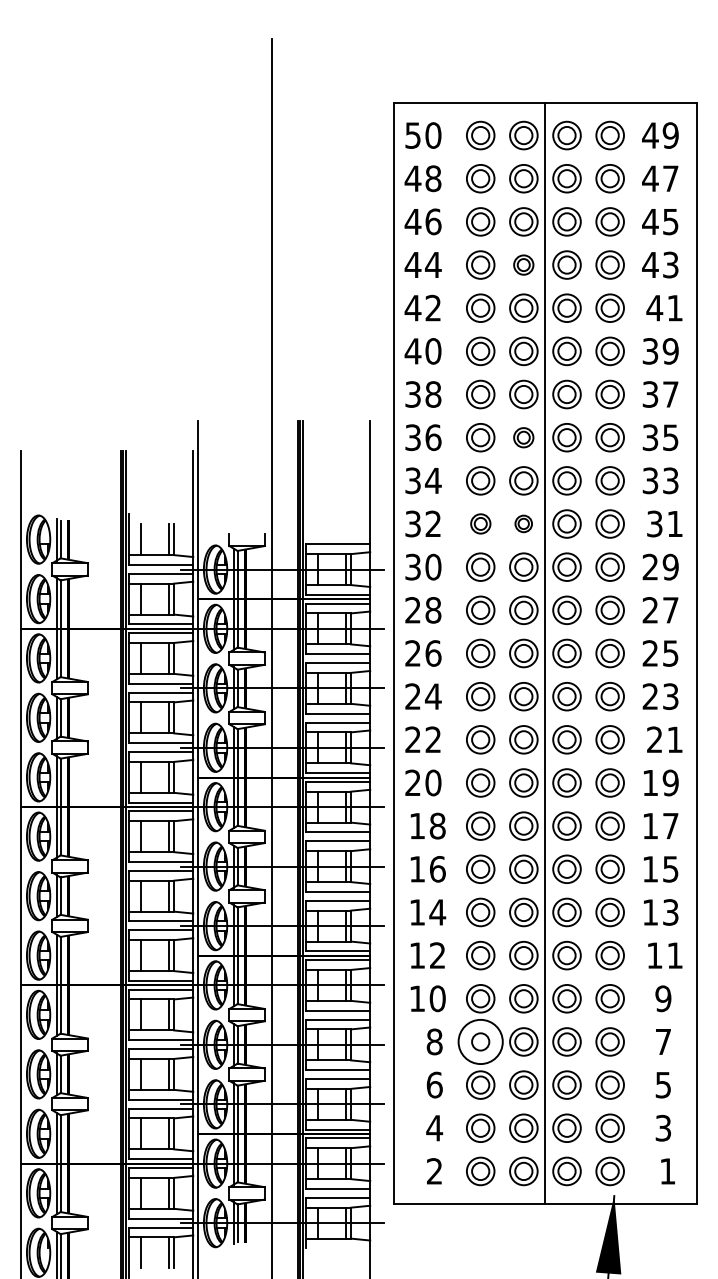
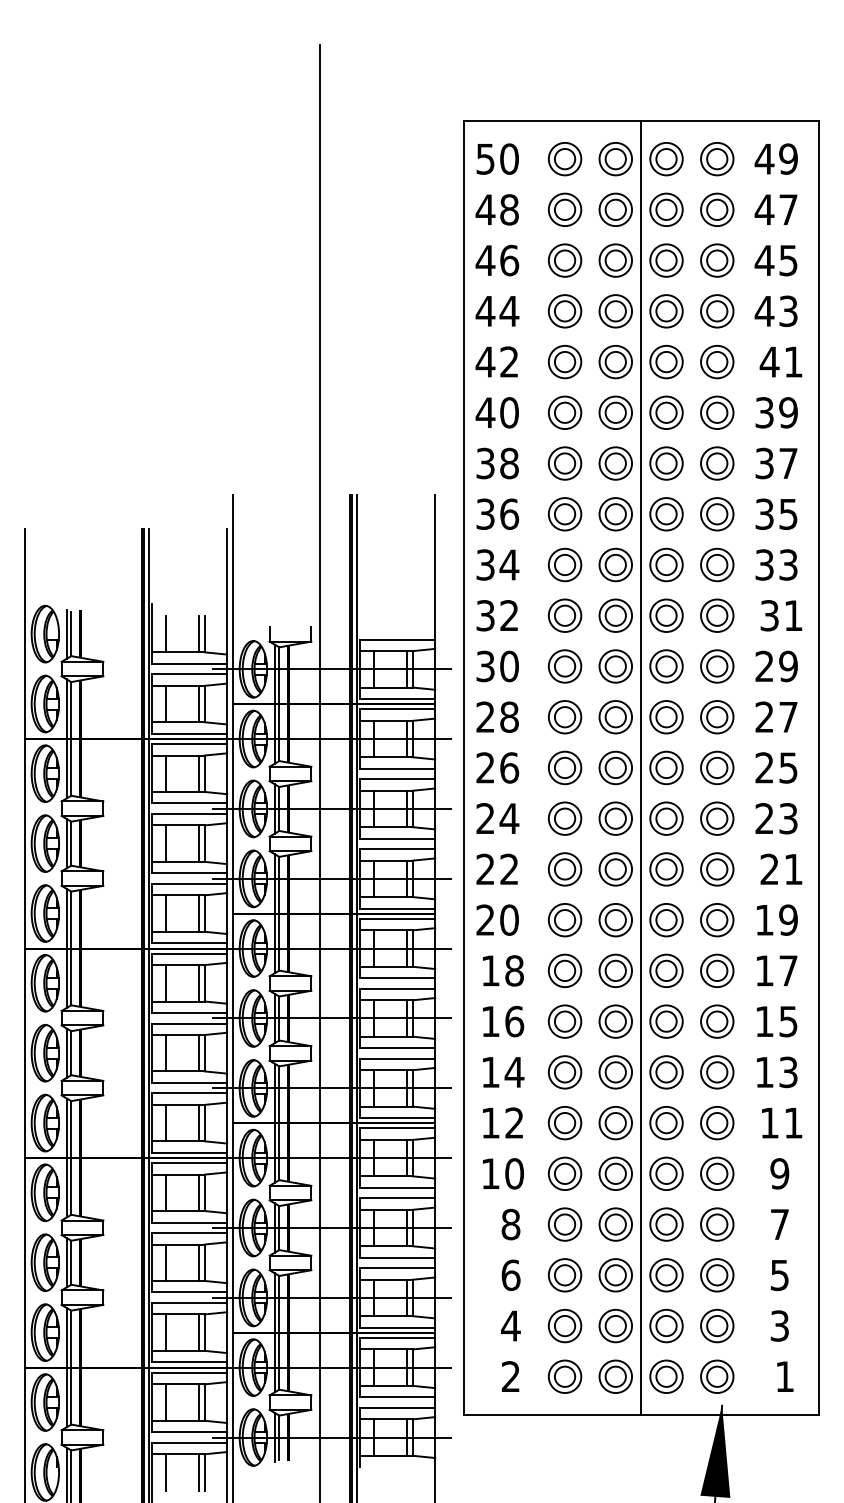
part: (523, 265) -> (615, 311), size x1.43
part: (523, 437) -> (615, 514), size x1.43
part: (481, 523) -> (565, 615), size x1.43
part: (523, 523) -> (615, 615), size x1.67
circle: (480, 1041) -> (564, 1224), size x0.62

